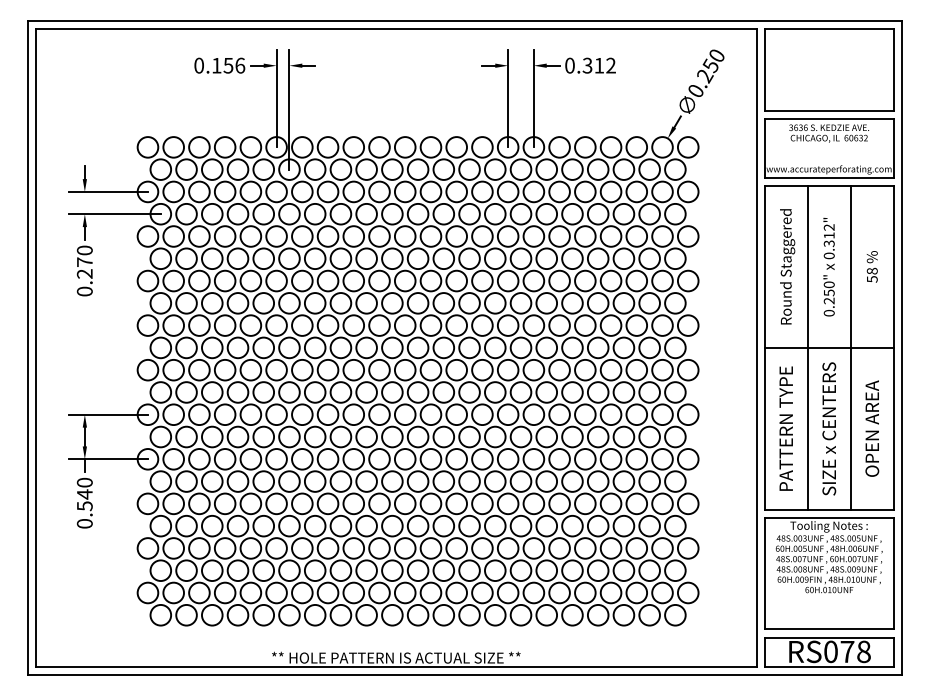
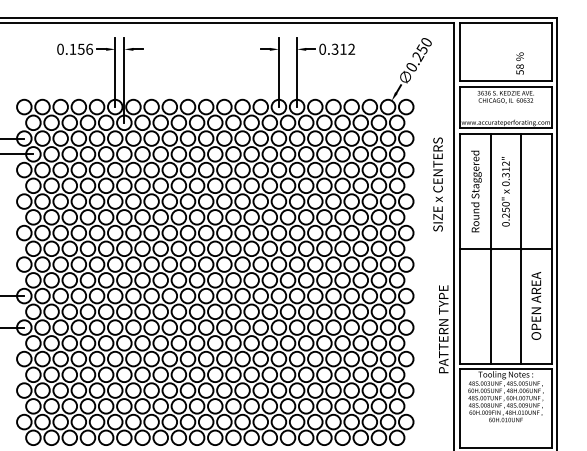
text: (871, 266) -> (519, 63), moved
text: (785, 428) -> (443, 329), moved
text: (829, 428) -> (438, 184), moved

